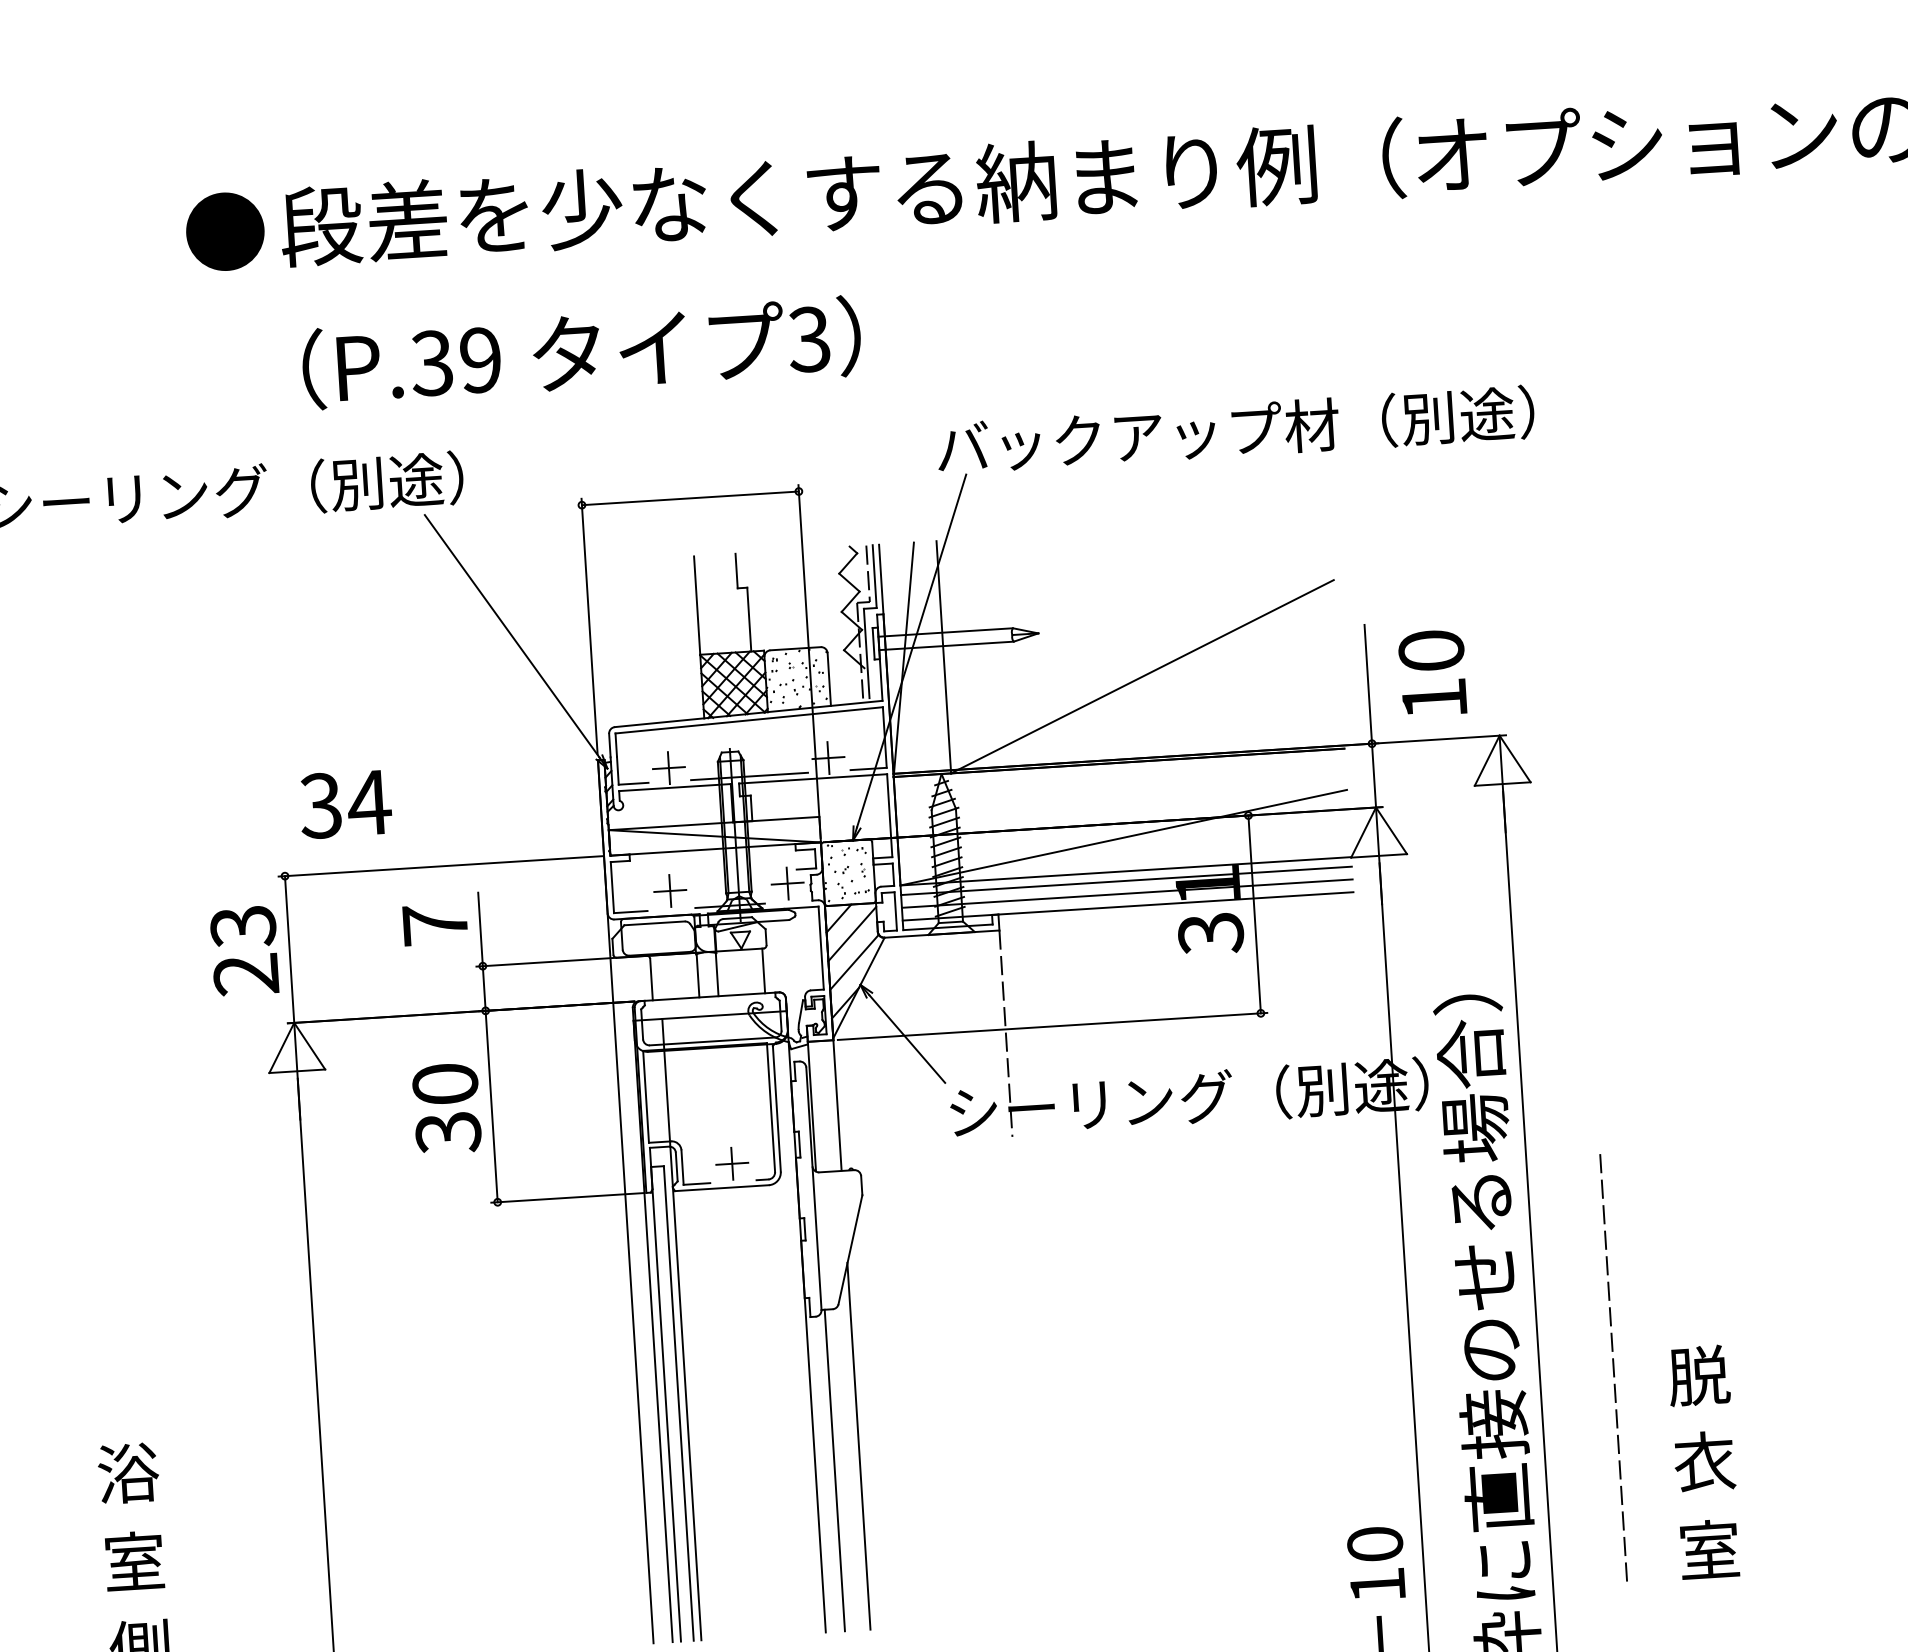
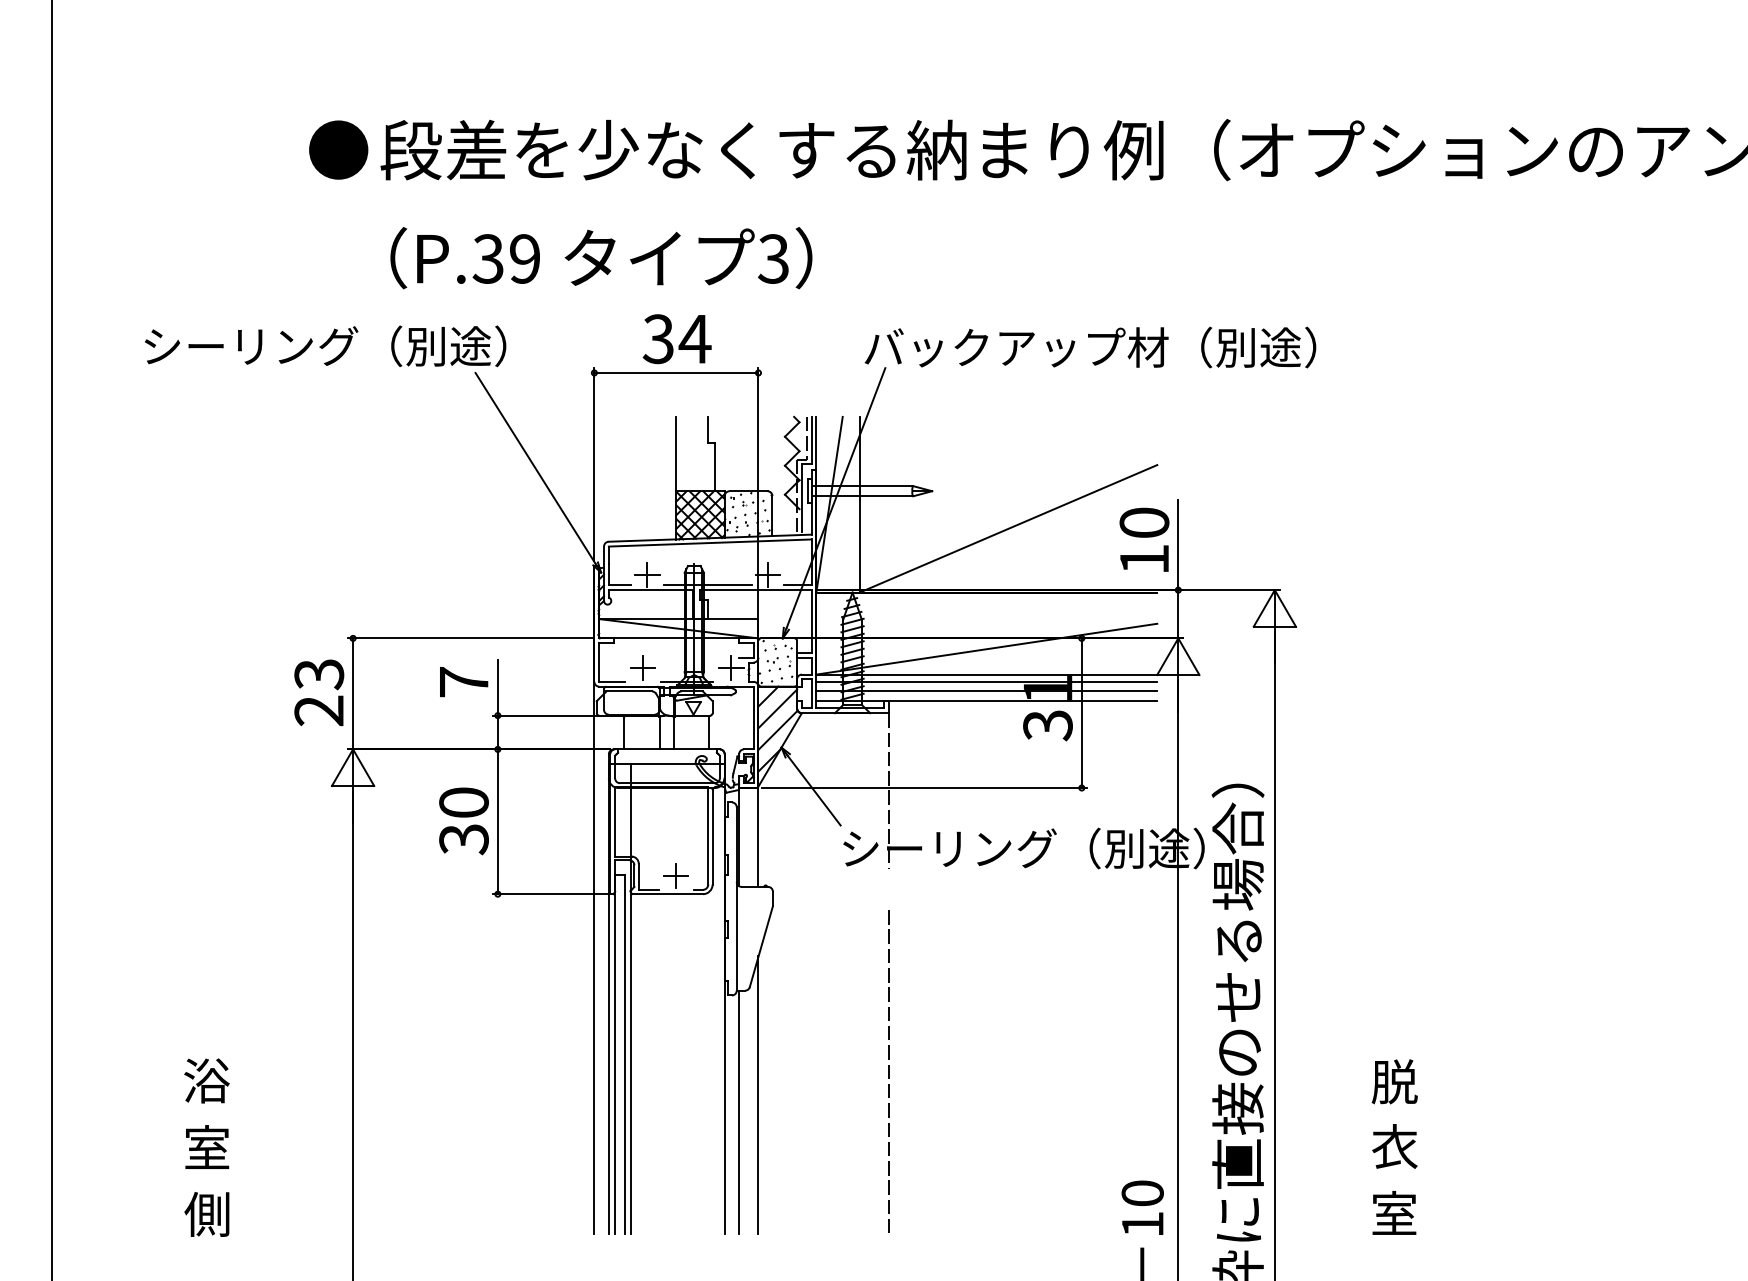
text: (1432, 672) -> (1144, 539), moved
text: (344, 804) -> (676, 339), moved
line: (1613, 1367) -> (888, 1071), moved

